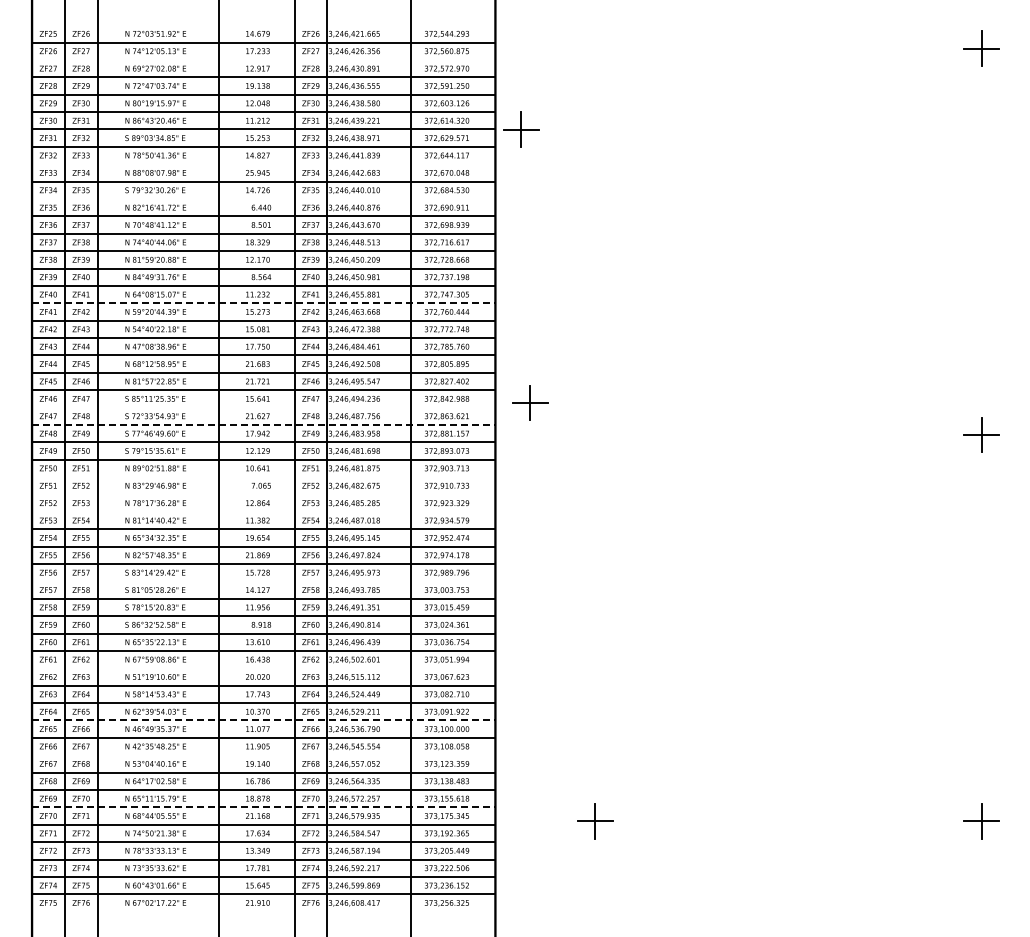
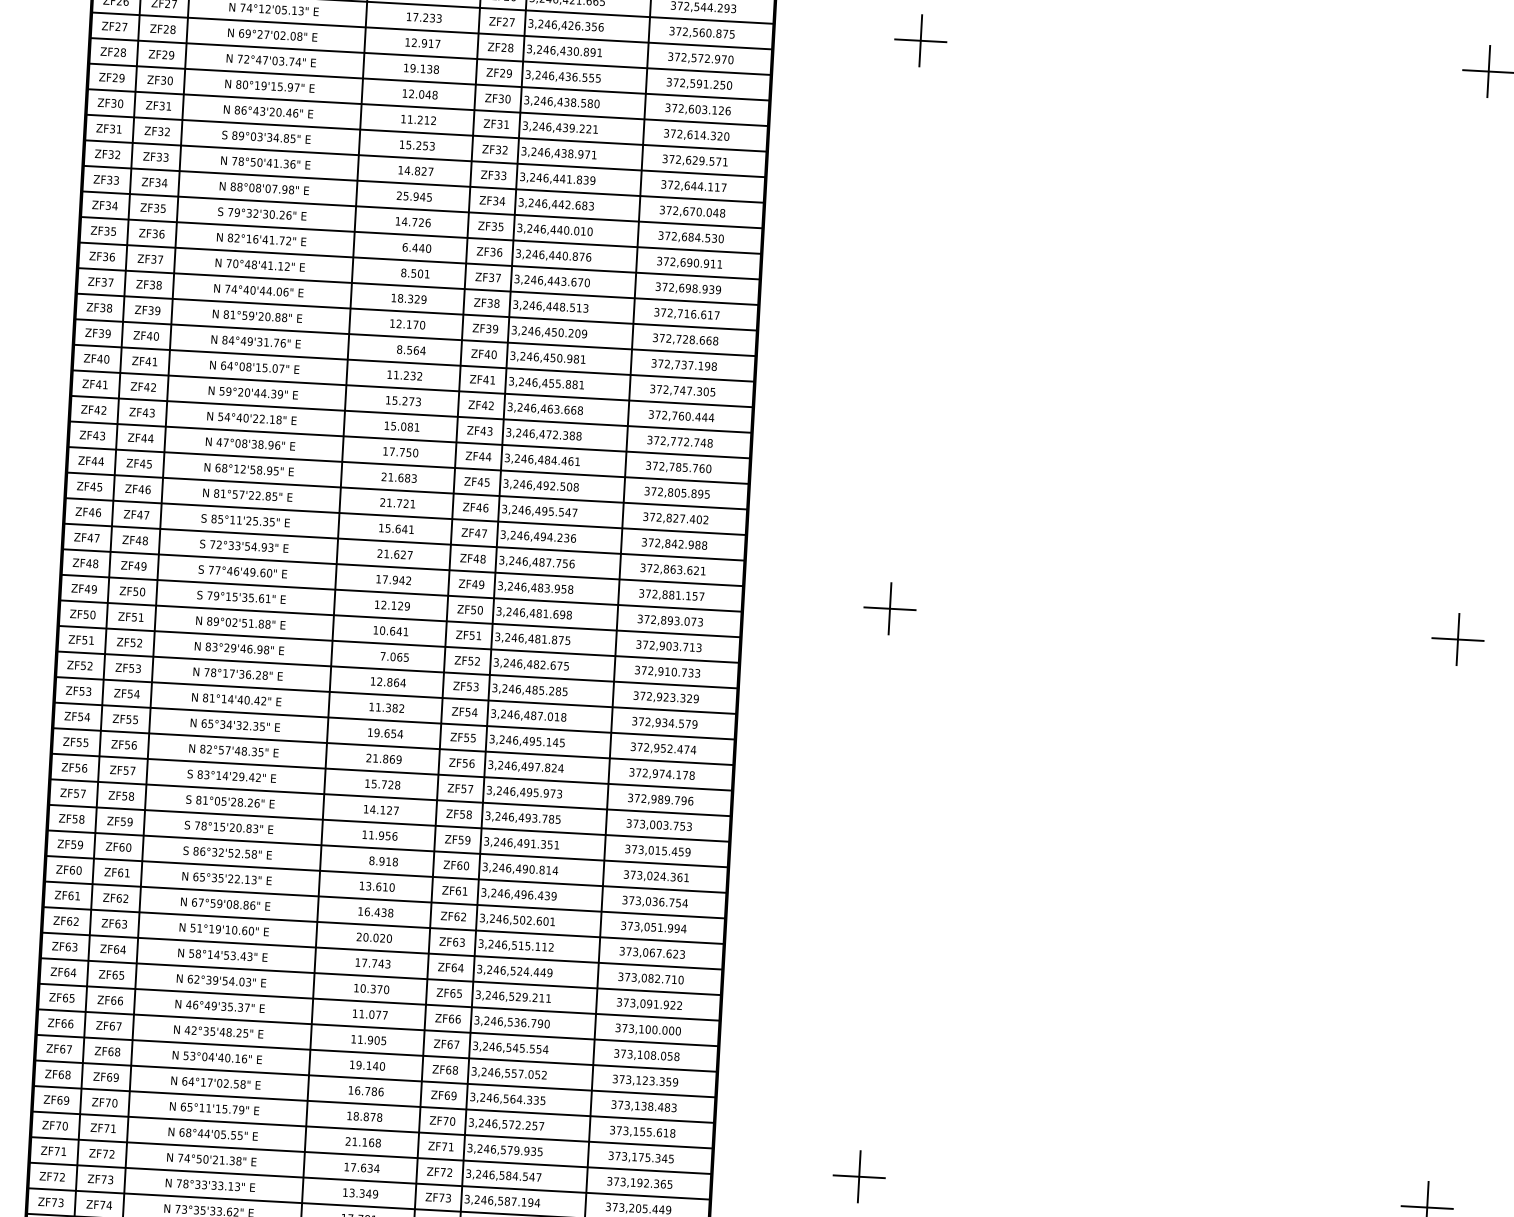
line: (263, 59) -> (431, 30), added
part: (521, 129) -> (920, 40), moved
line: (263, 164) -> (423, 184), added
line: (263, 198) -> (420, 234), added
line: (263, 303) -> (412, 389), dashed -> solid
part: (530, 402) -> (890, 608), moved
line: (263, 407) -> (404, 542), added
line: (263, 424) -> (402, 567), dashed -> solid
line: (263, 477) -> (398, 644), added
line: (263, 494) -> (397, 669), added
line: (263, 511) -> (395, 694), added
line: (263, 581) -> (390, 797), added
line: (263, 668) -> (383, 925), added
line: (263, 720) -> (379, 1002), dashed -> solid
line: (263, 755) -> (376, 1053), added
line: (263, 807) -> (372, 1130), dashed -> solid

